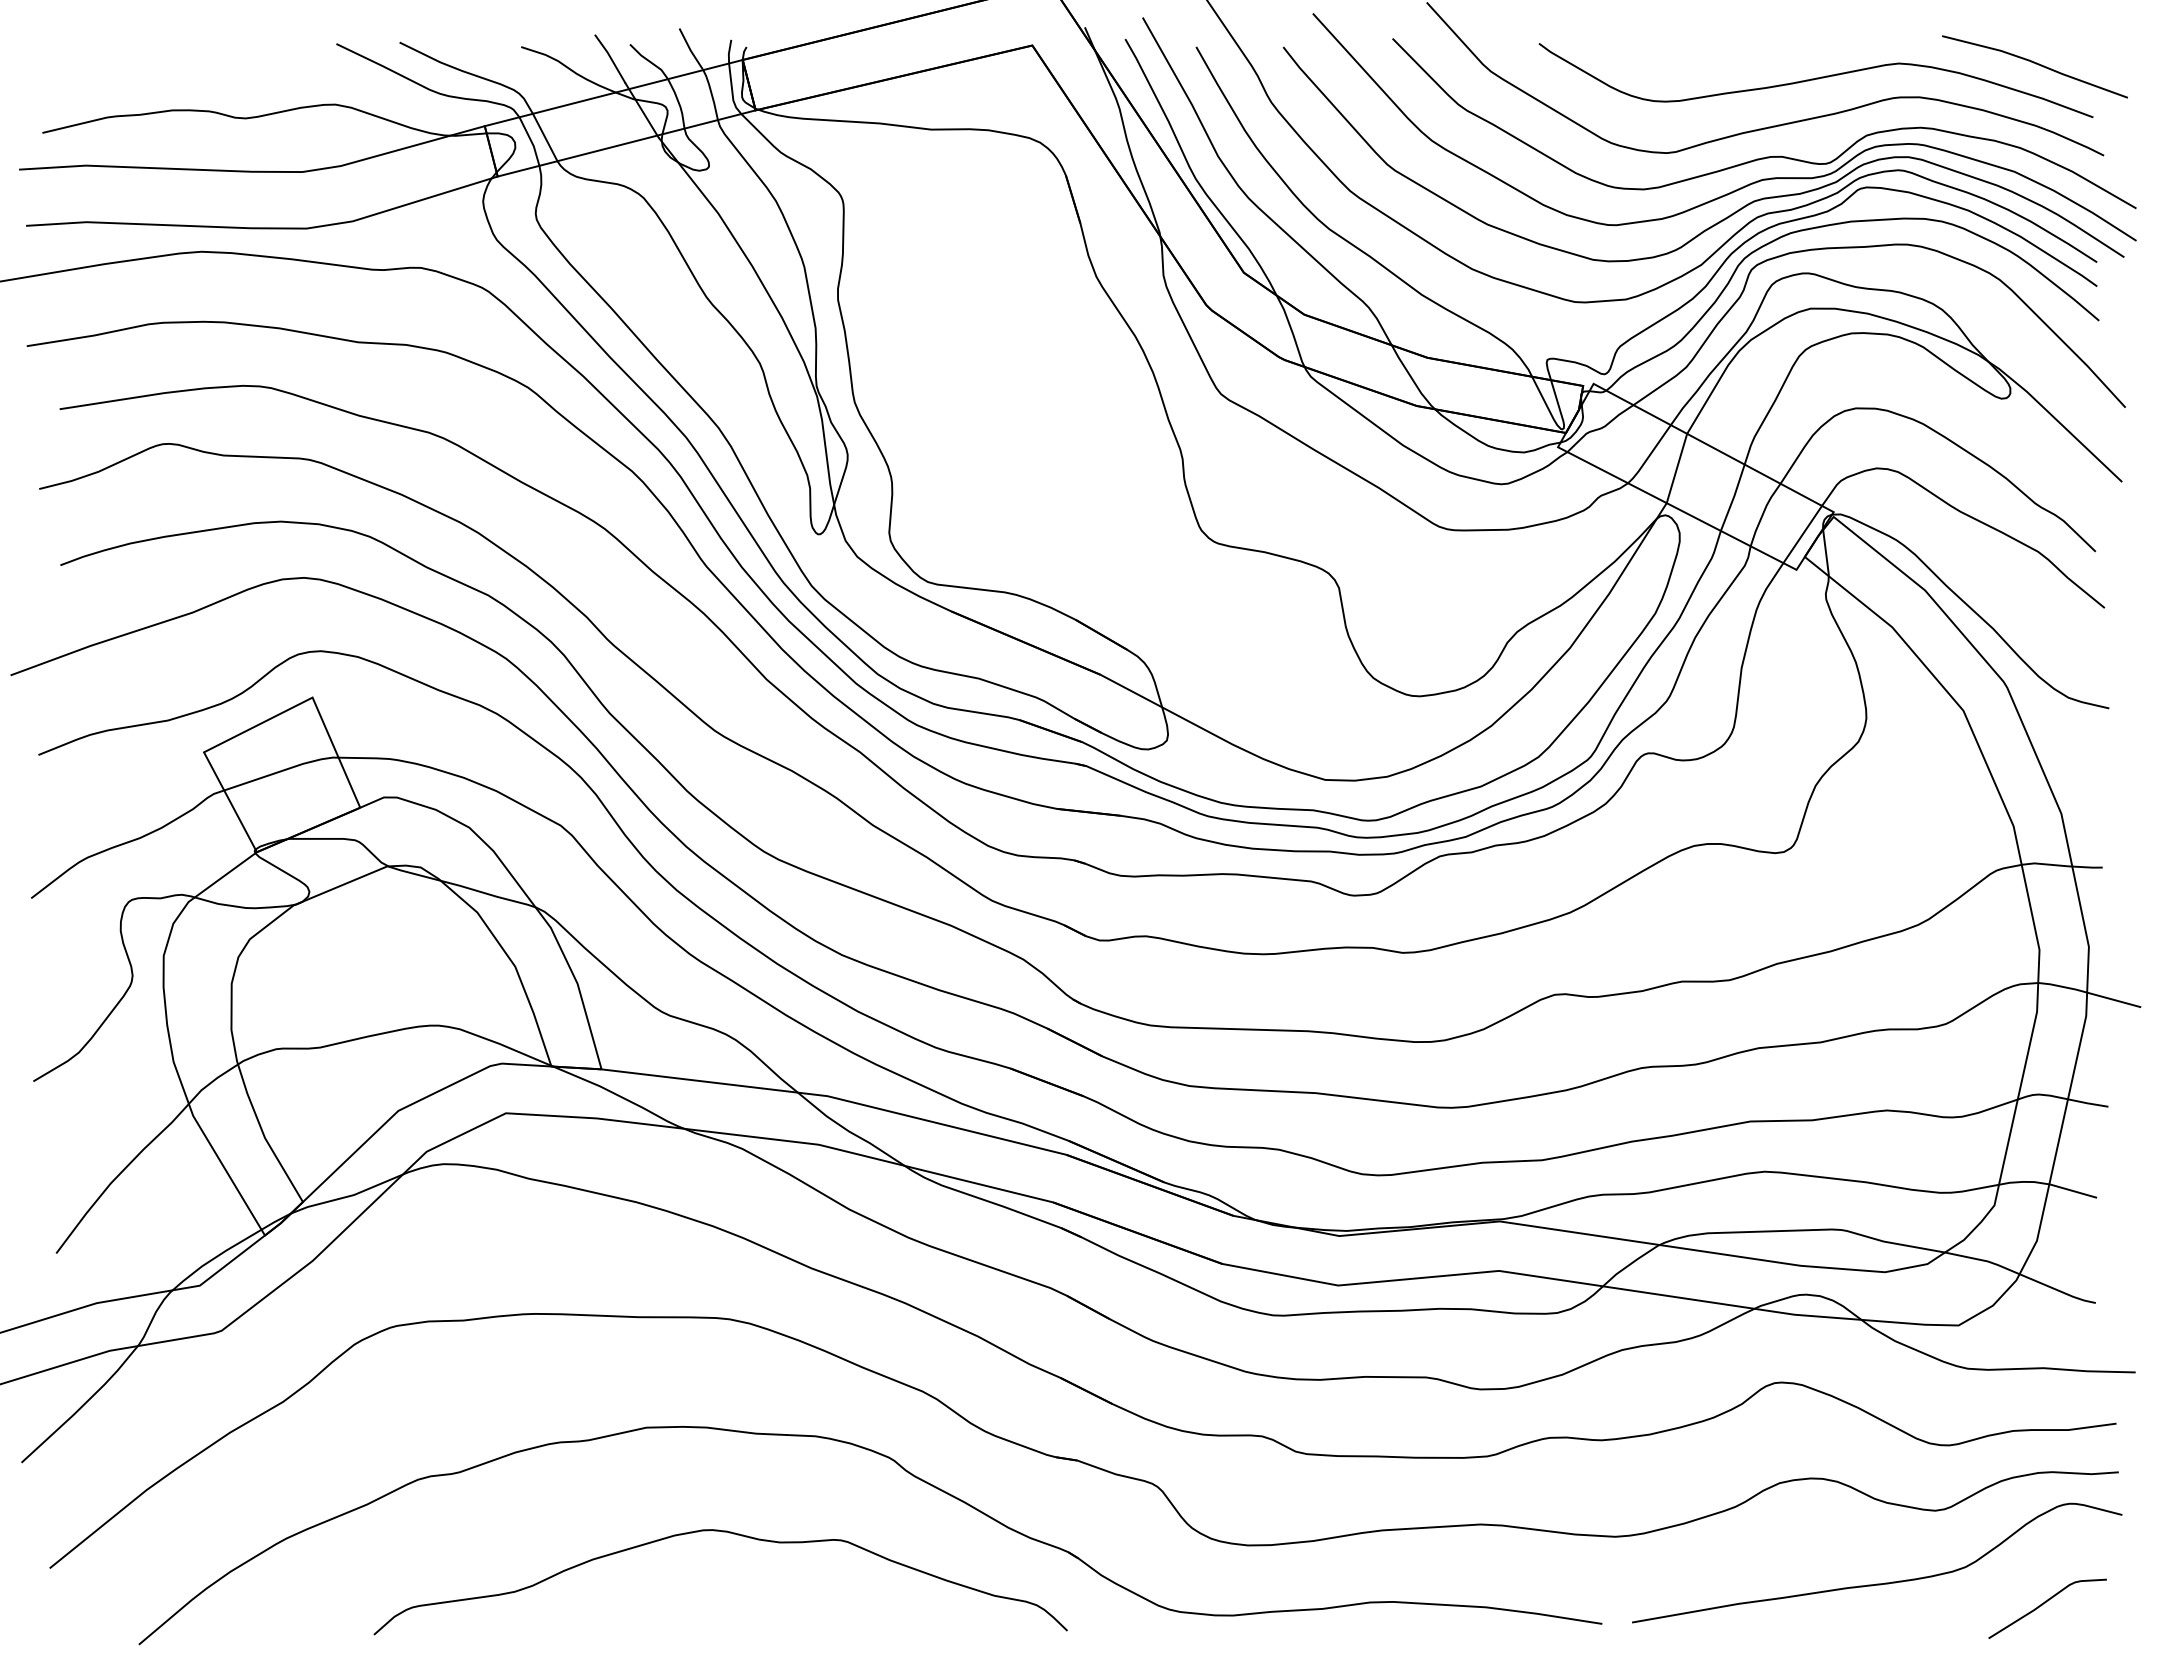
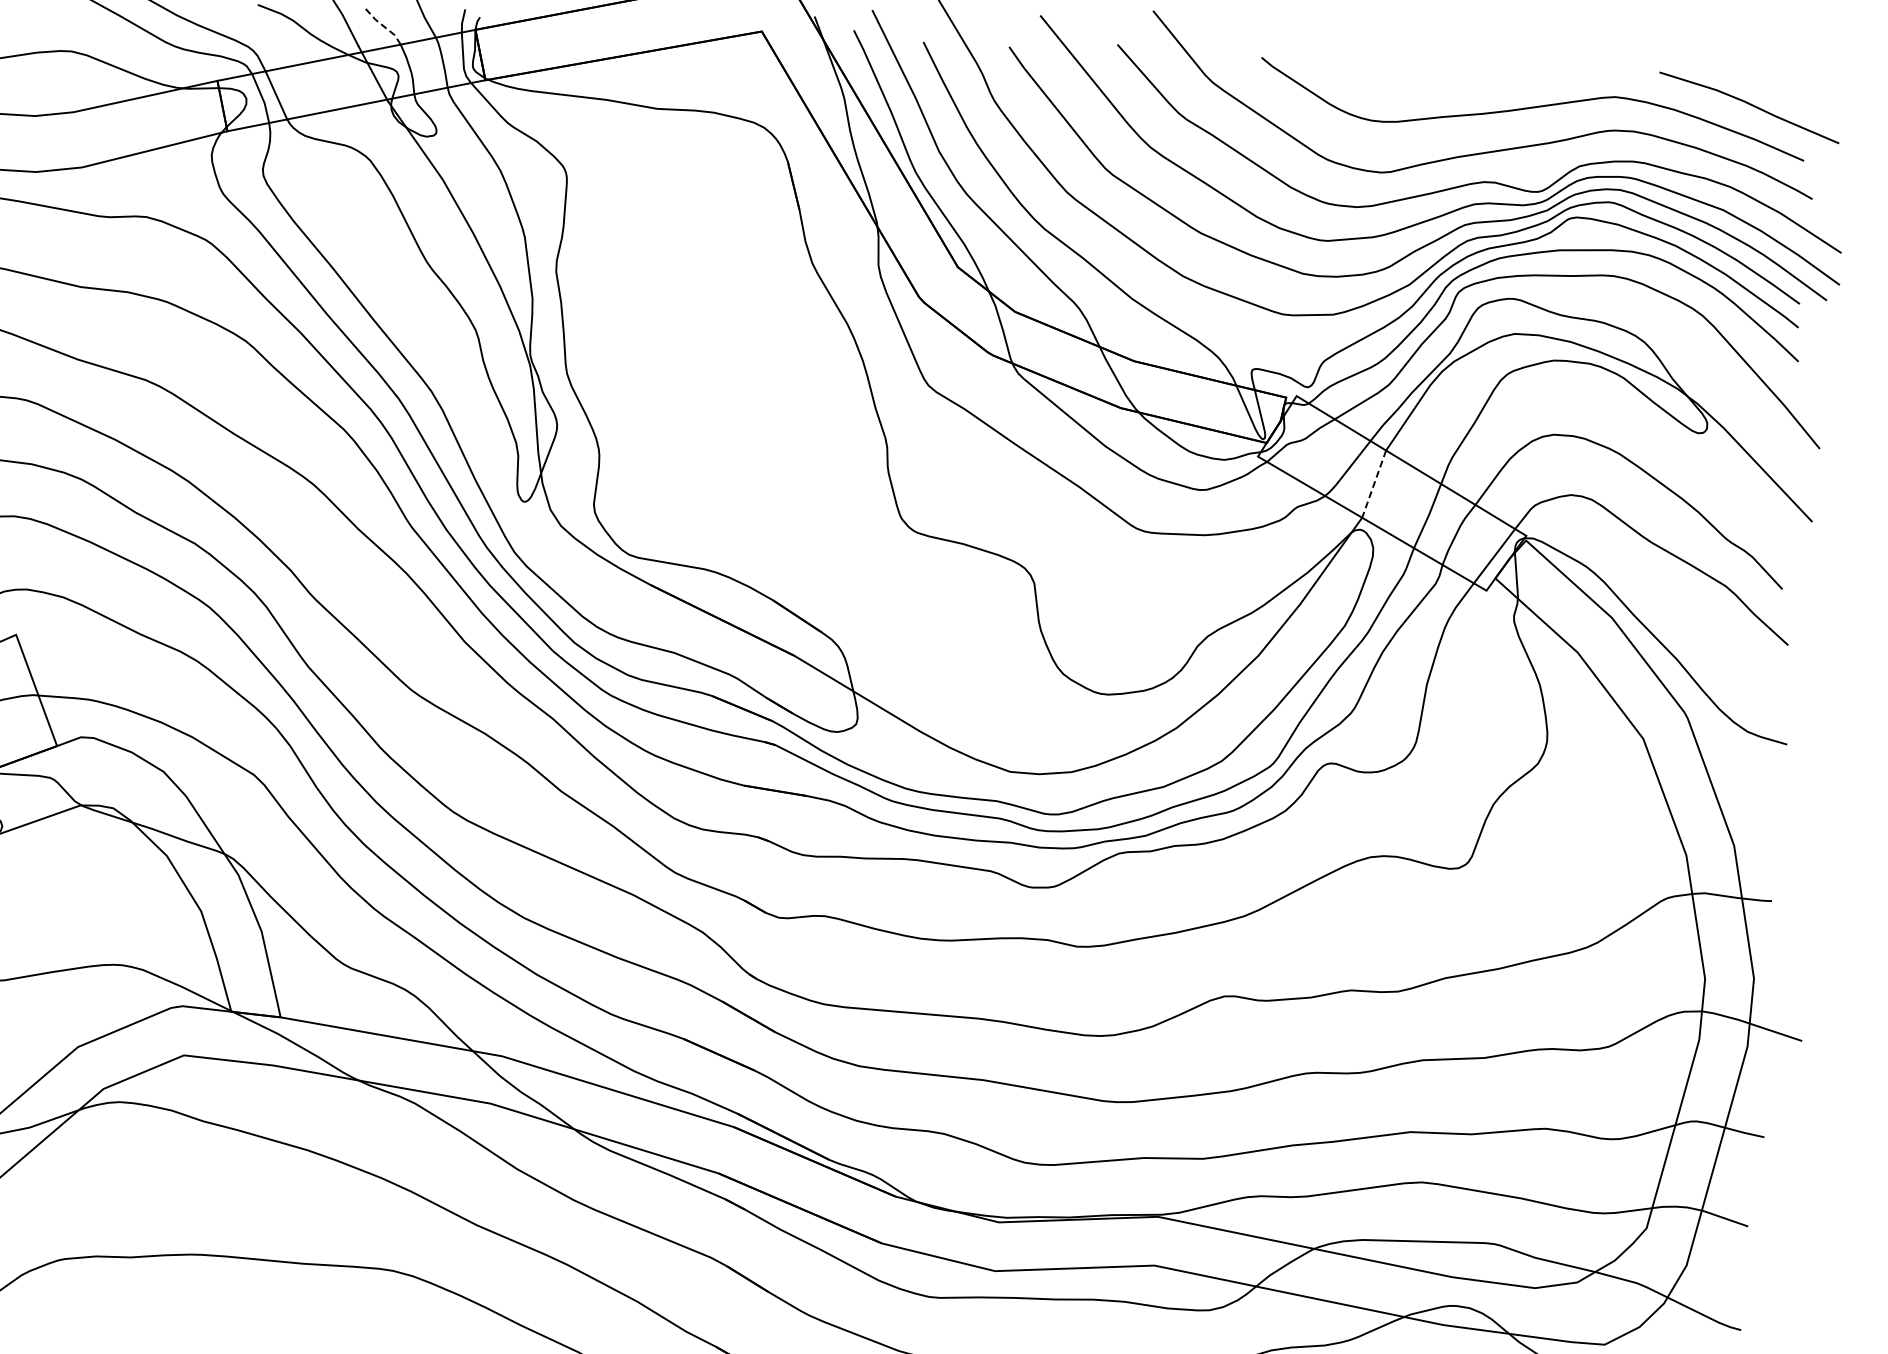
line: (649, 61) -> (383, 26), solid -> dashed
line: (1676, 468) -> (1373, 484), solid -> dashed

